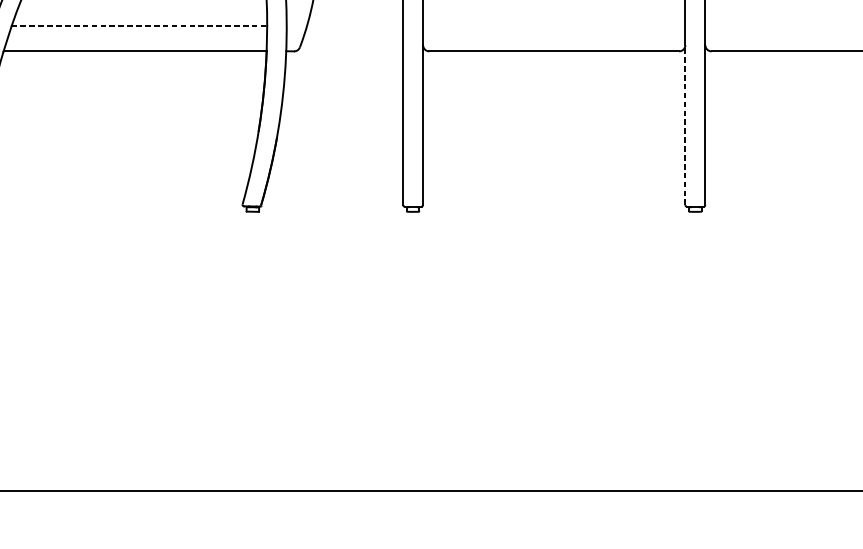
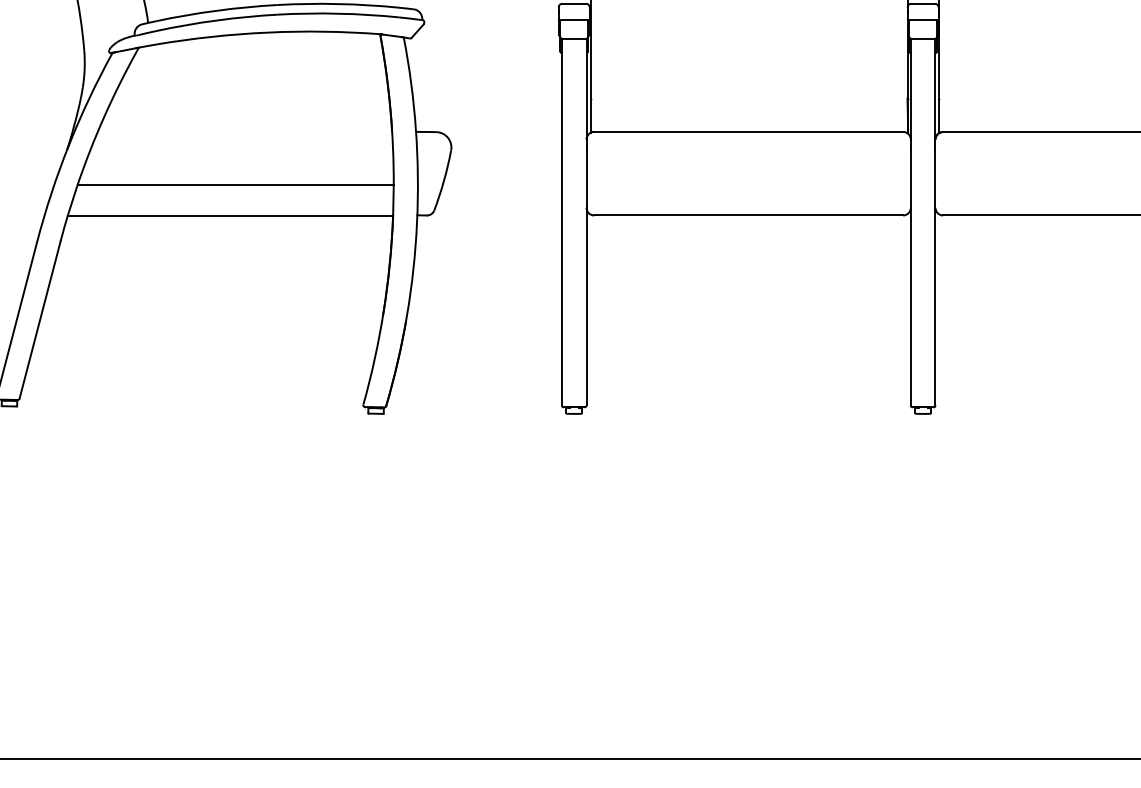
line: (139, 26) -> (236, 184), dashed -> solid
line: (685, 124) -> (910, 306), dashed -> solid

